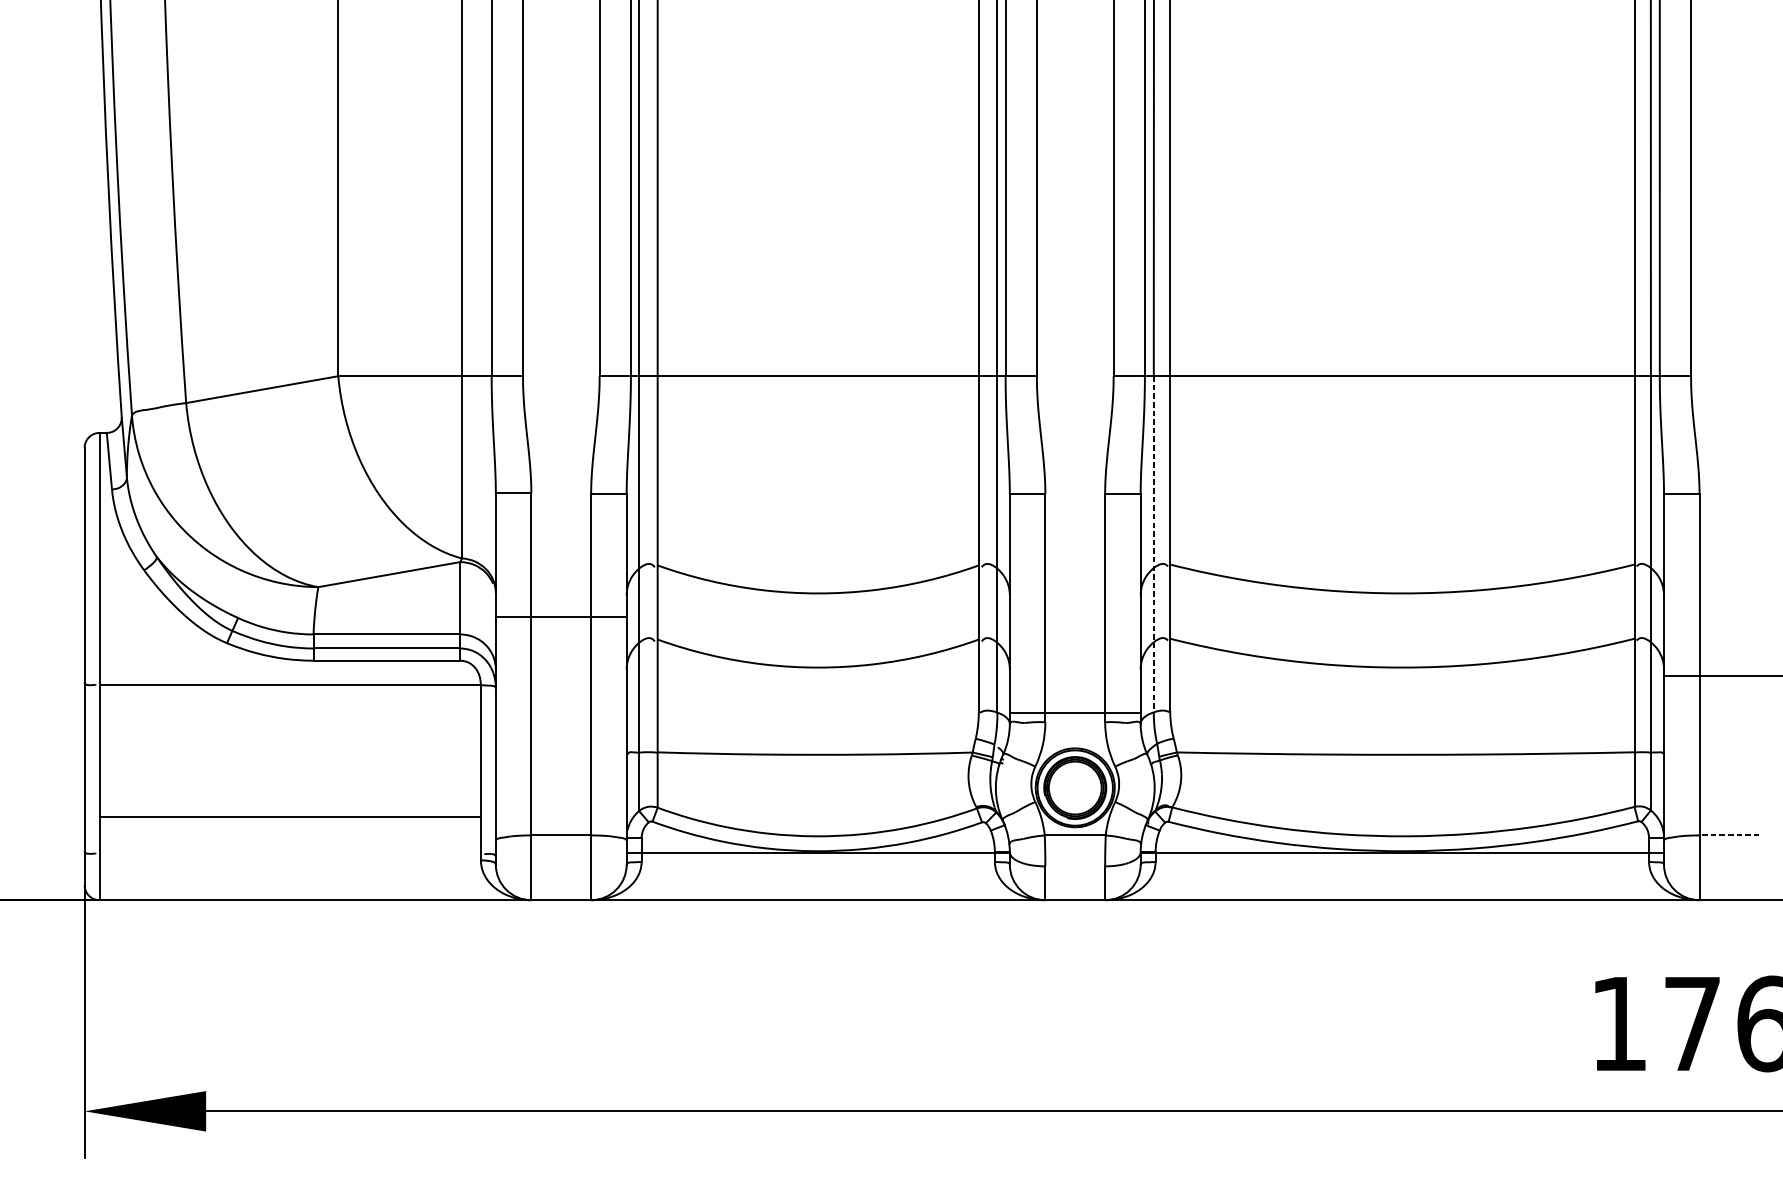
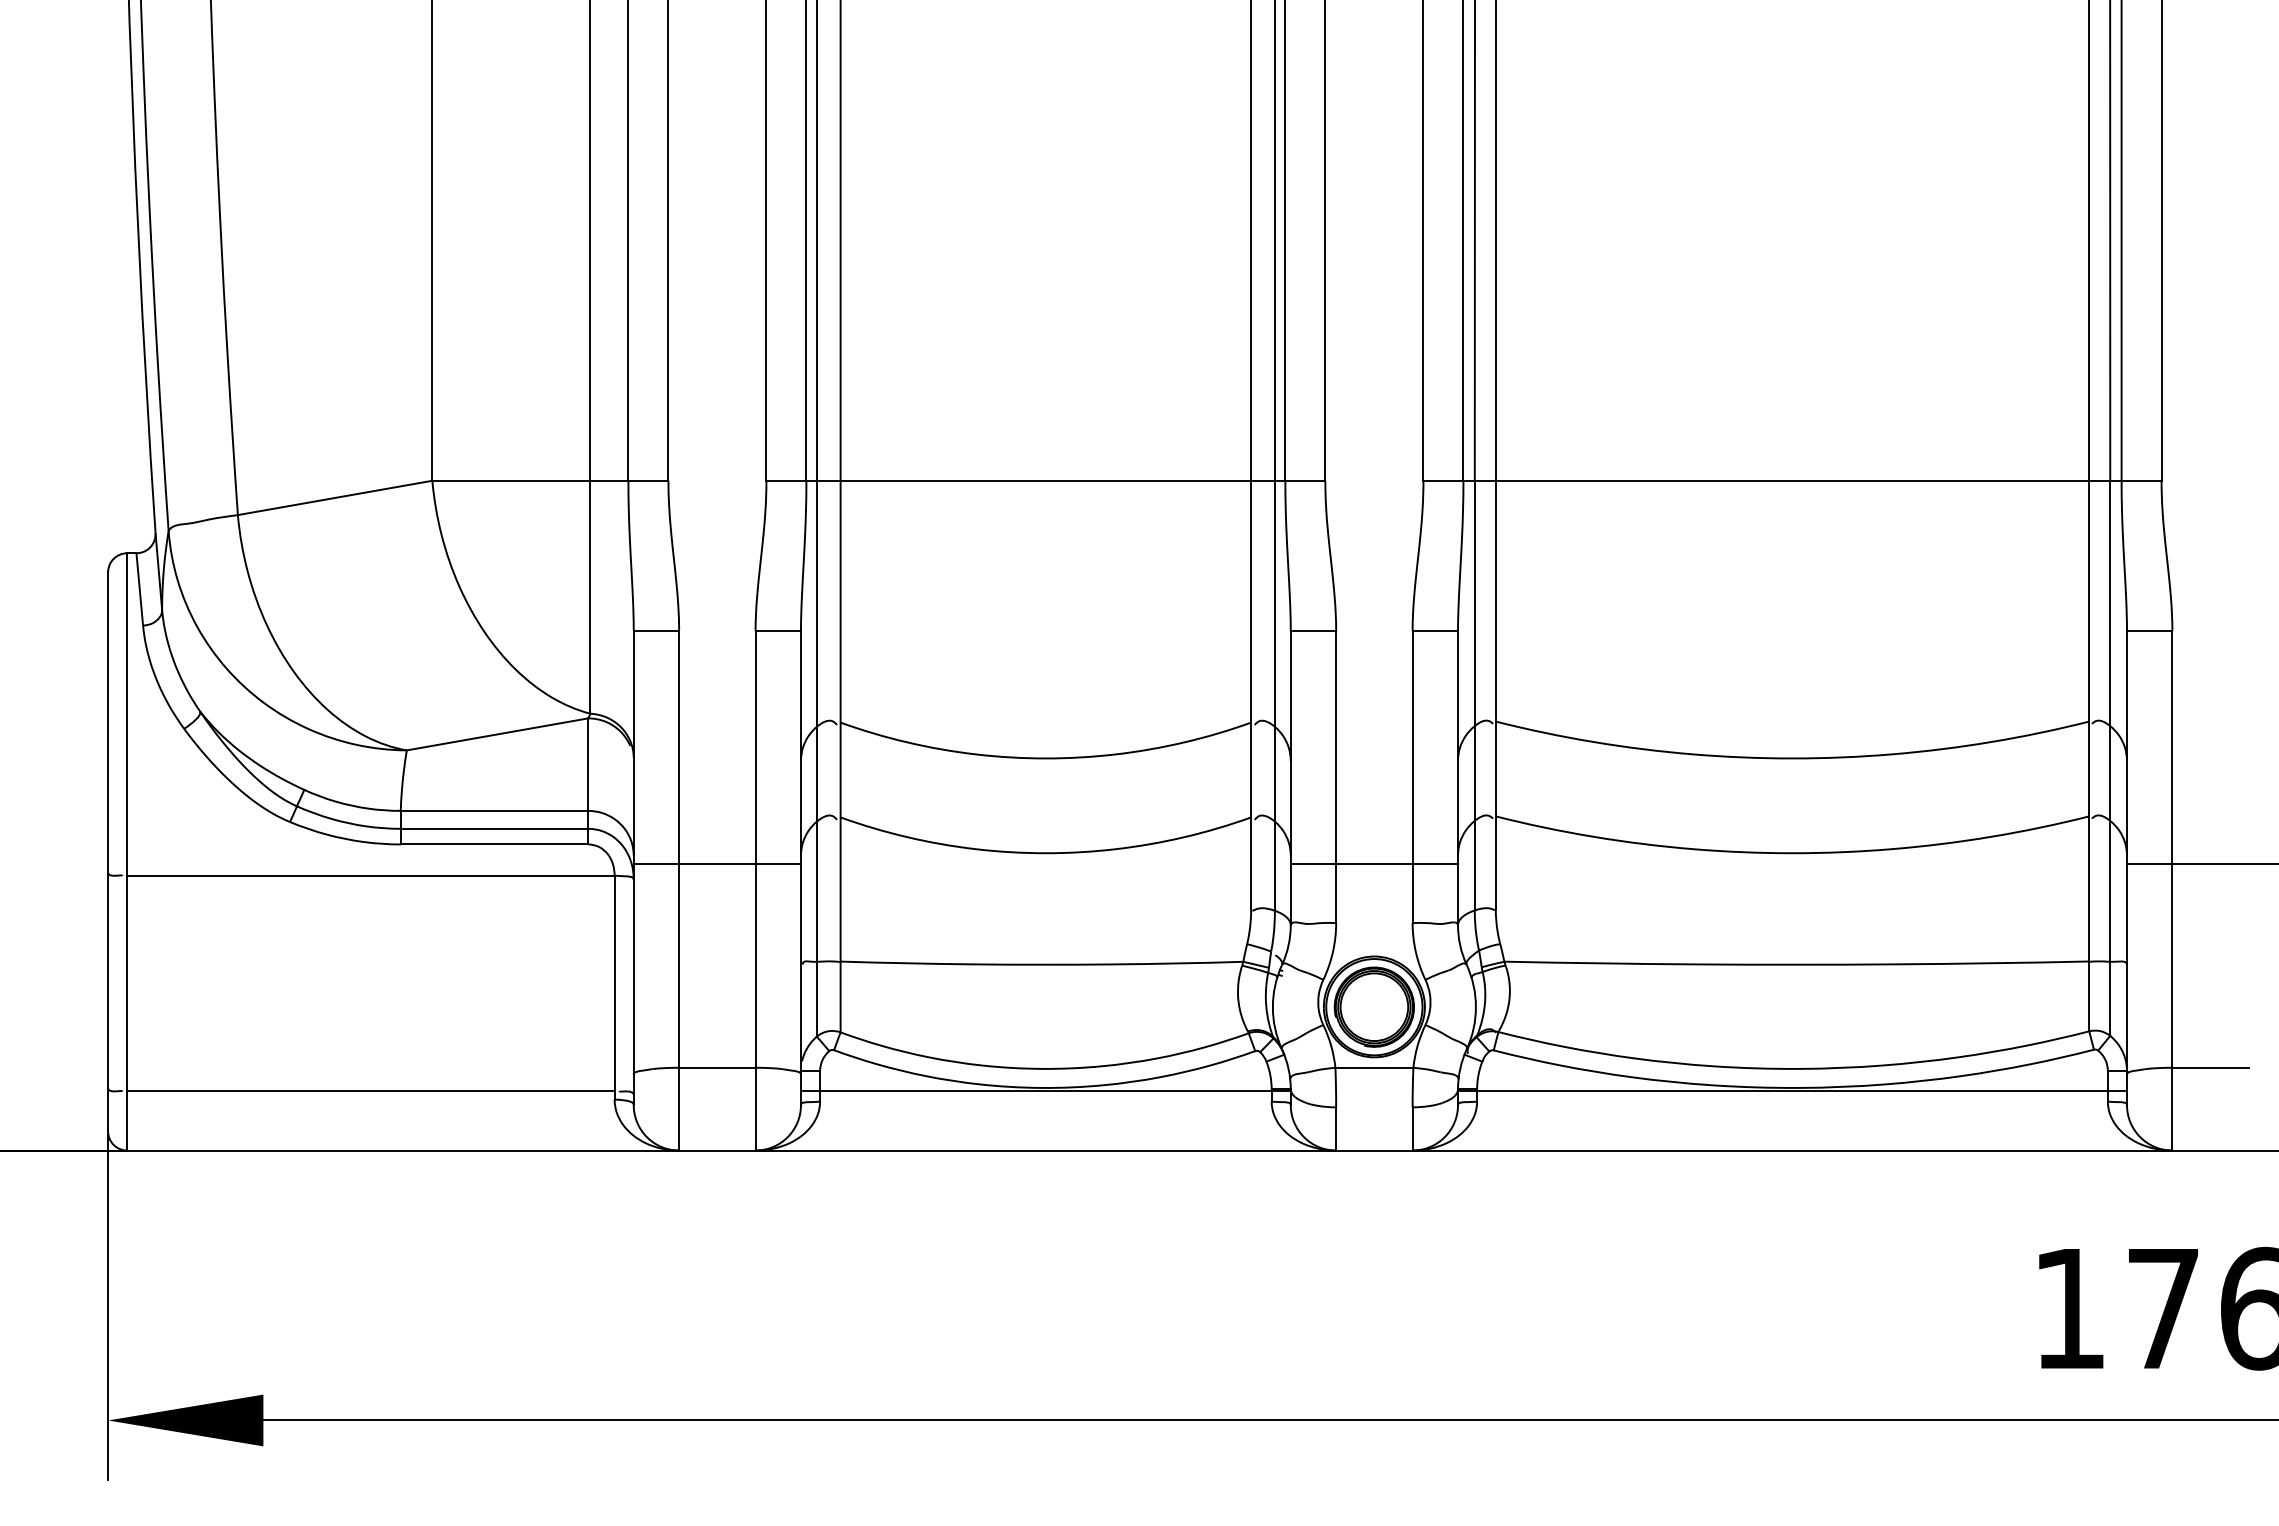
line: (1153, 544) -> (1474, 695), dashed -> solid
line: (560, 616) -> (716, 864), moved
line: (1075, 713) -> (1374, 864), moved
line: (289, 817) -> (370, 1091), moved
line: (1729, 835) -> (2210, 1067), dashed -> solid

